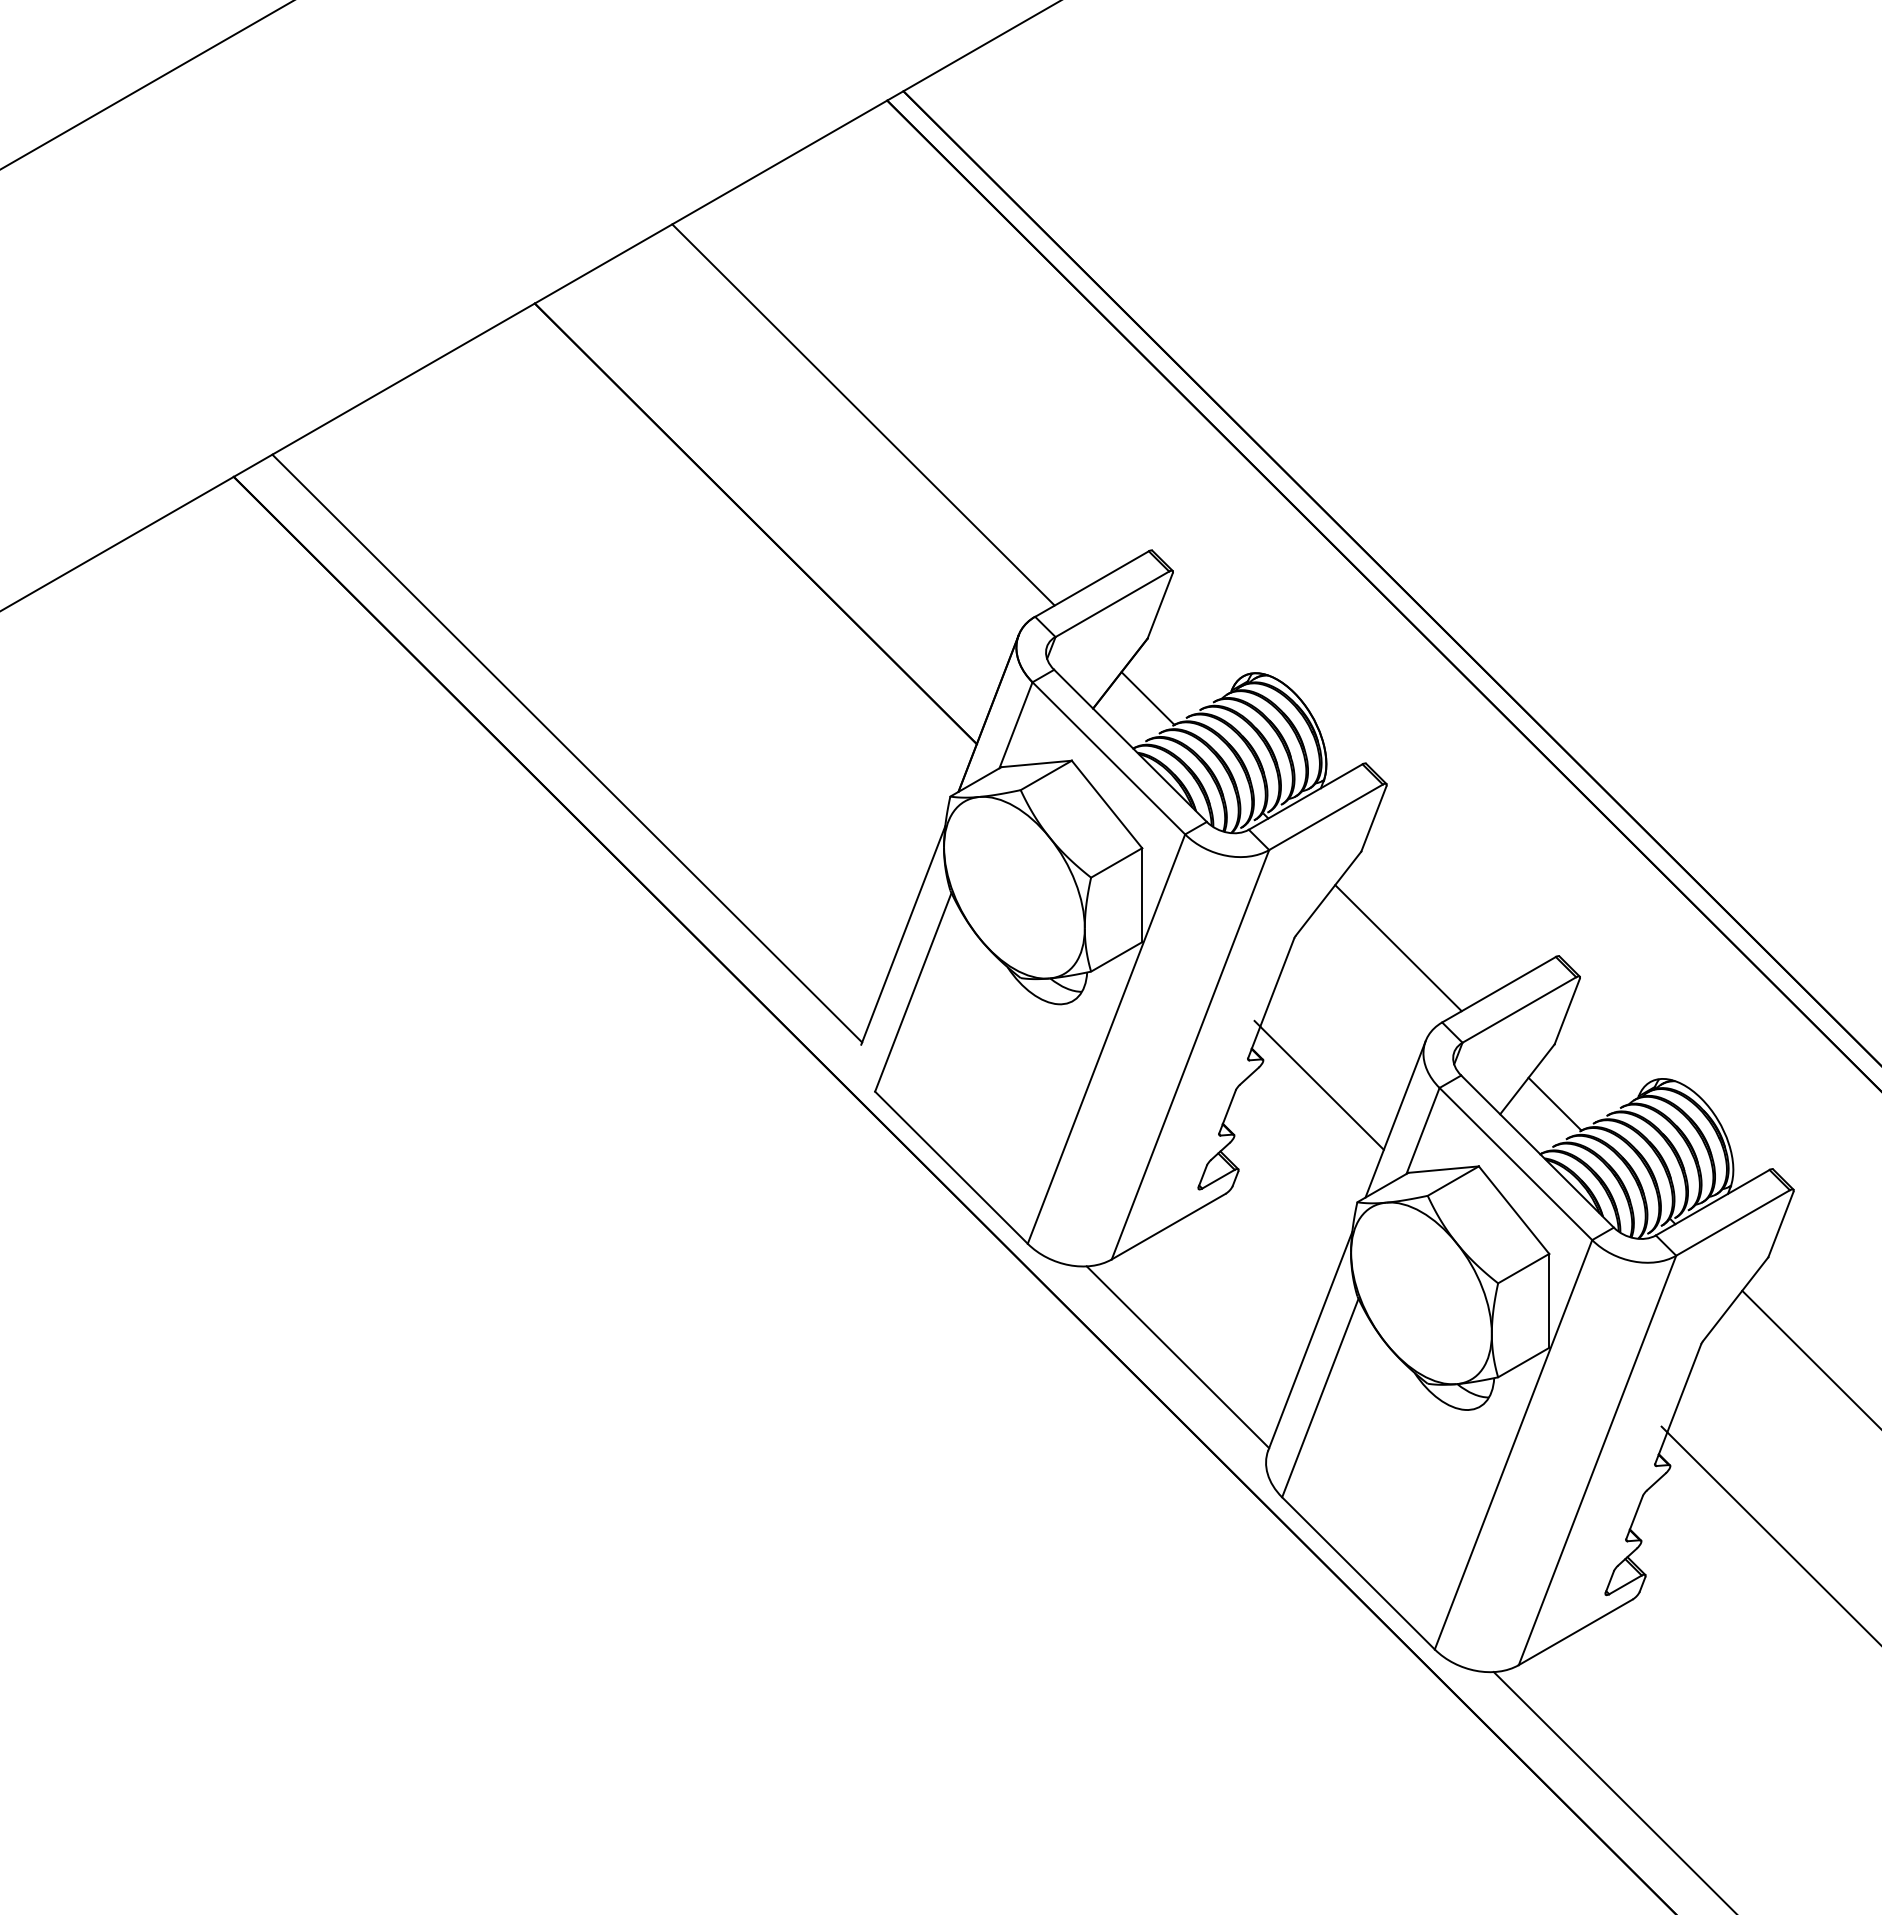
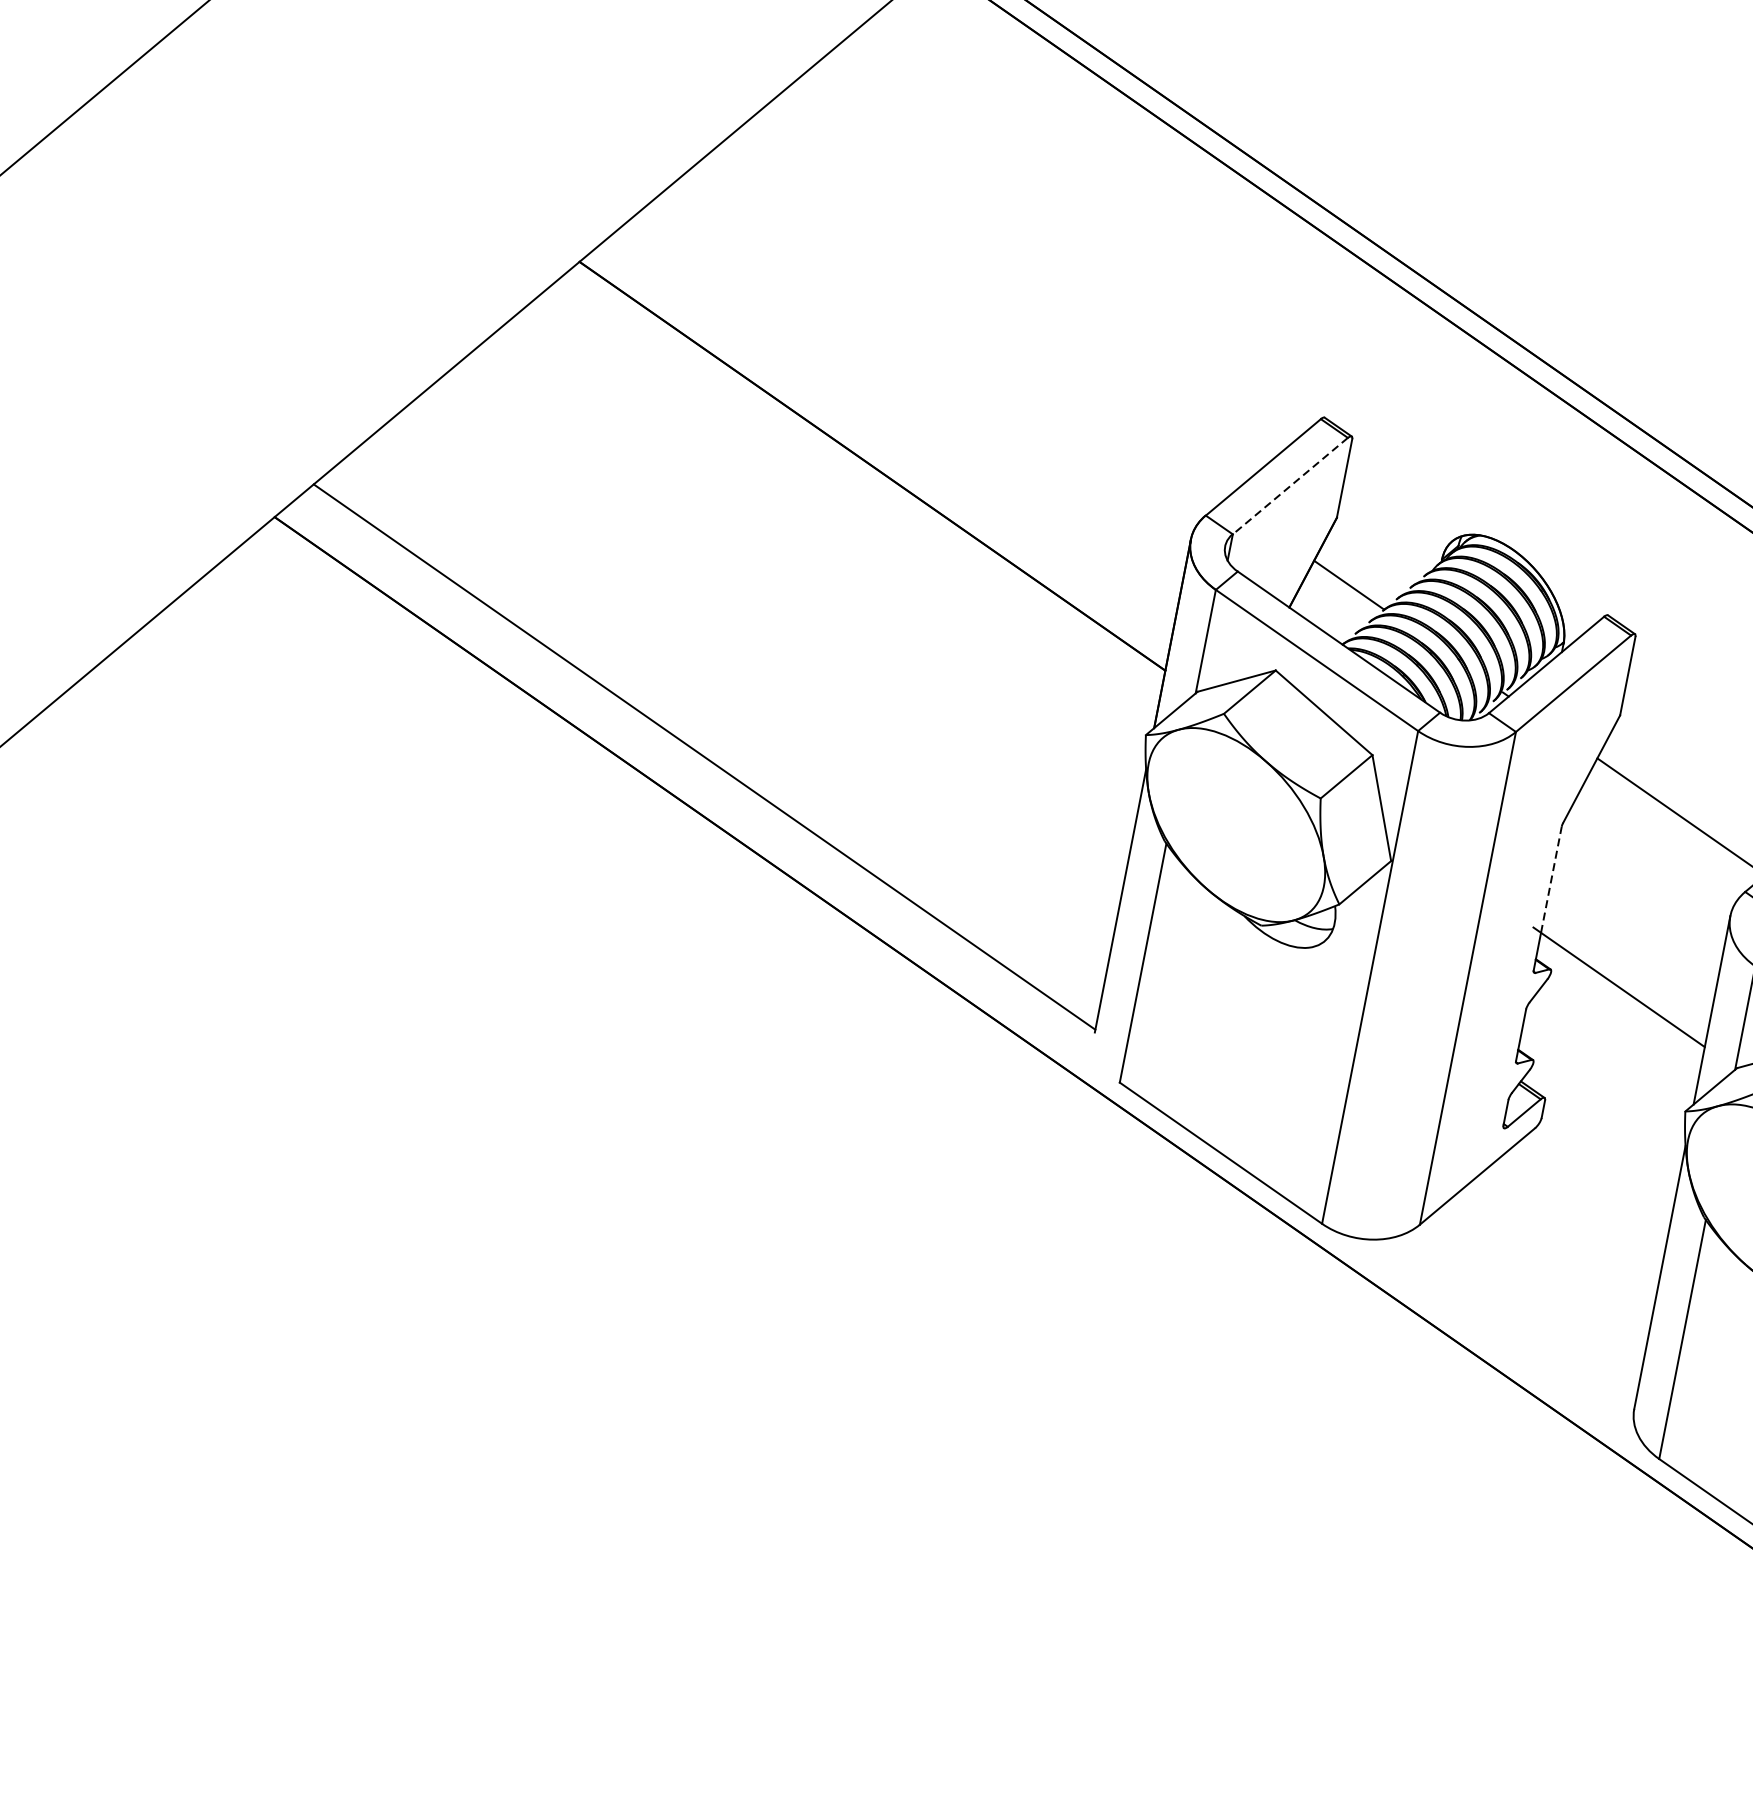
line: (863, 414) -> (972, 321), removed
line: (1112, 604) -> (1290, 486), solid -> dashed
line: (1277, 982) -> (1551, 879), solid -> dashed
line: (1177, 1357) -> (1513, 1322), removed

